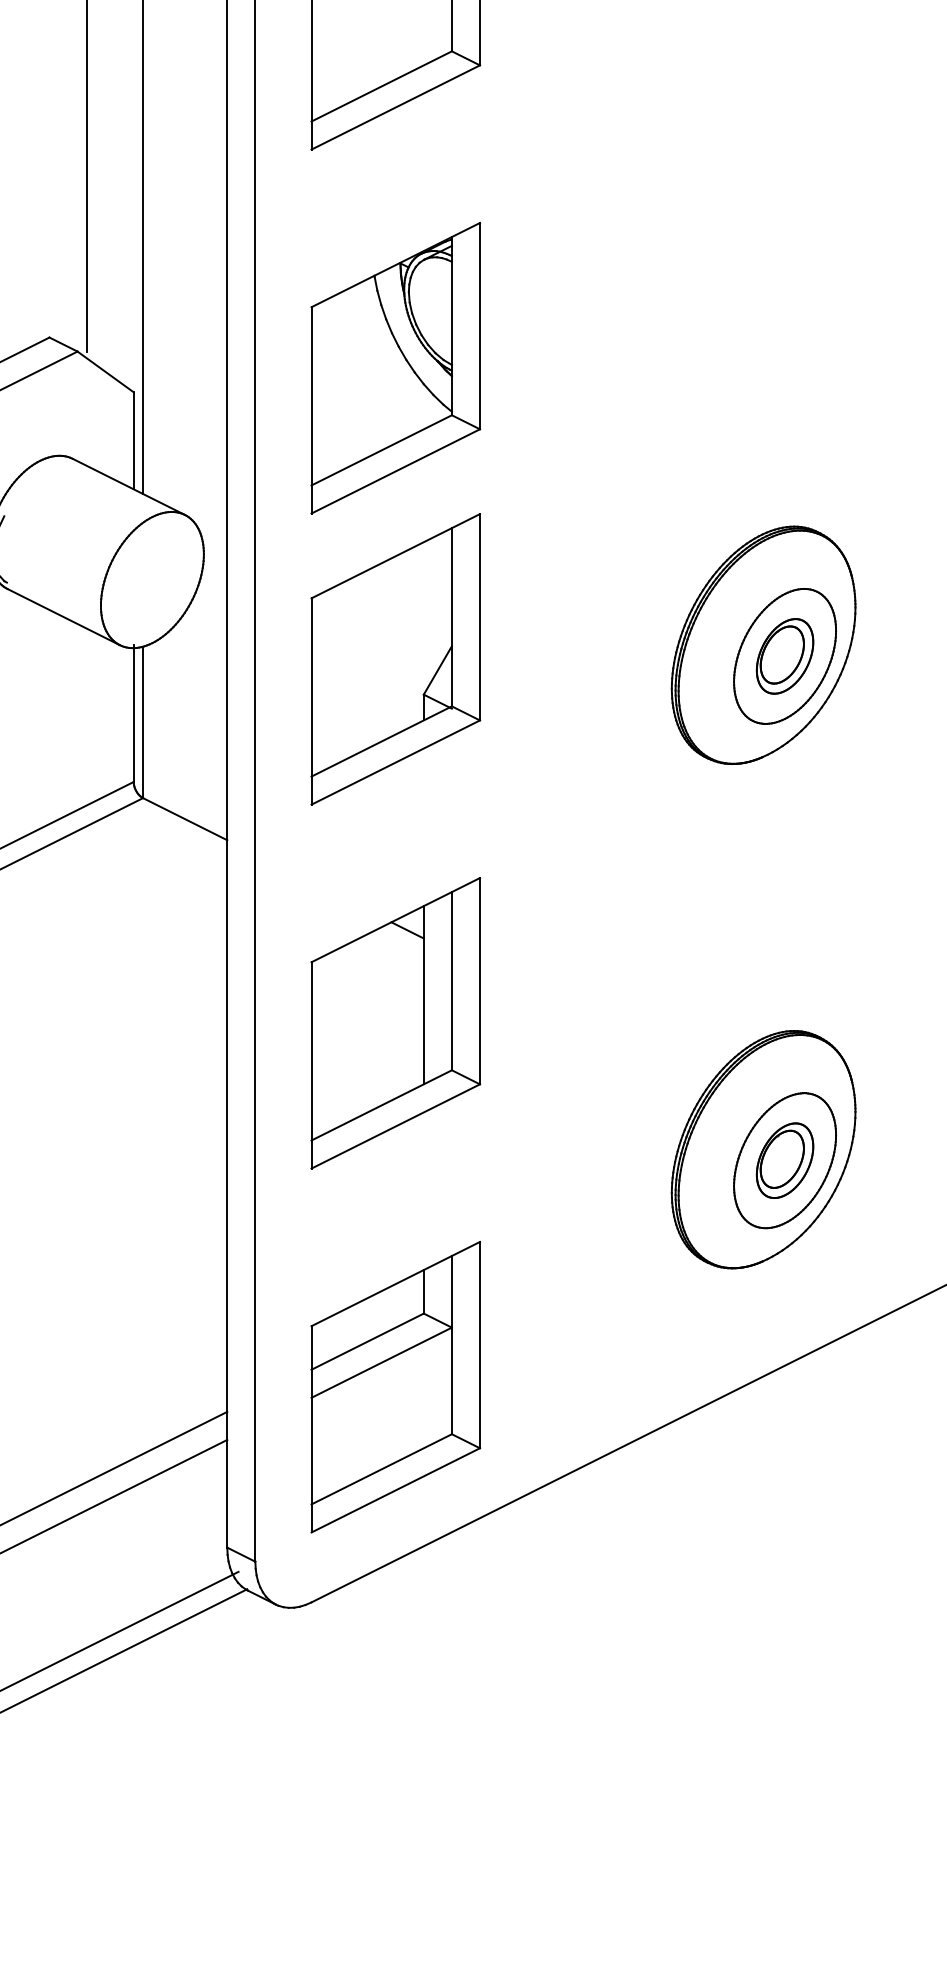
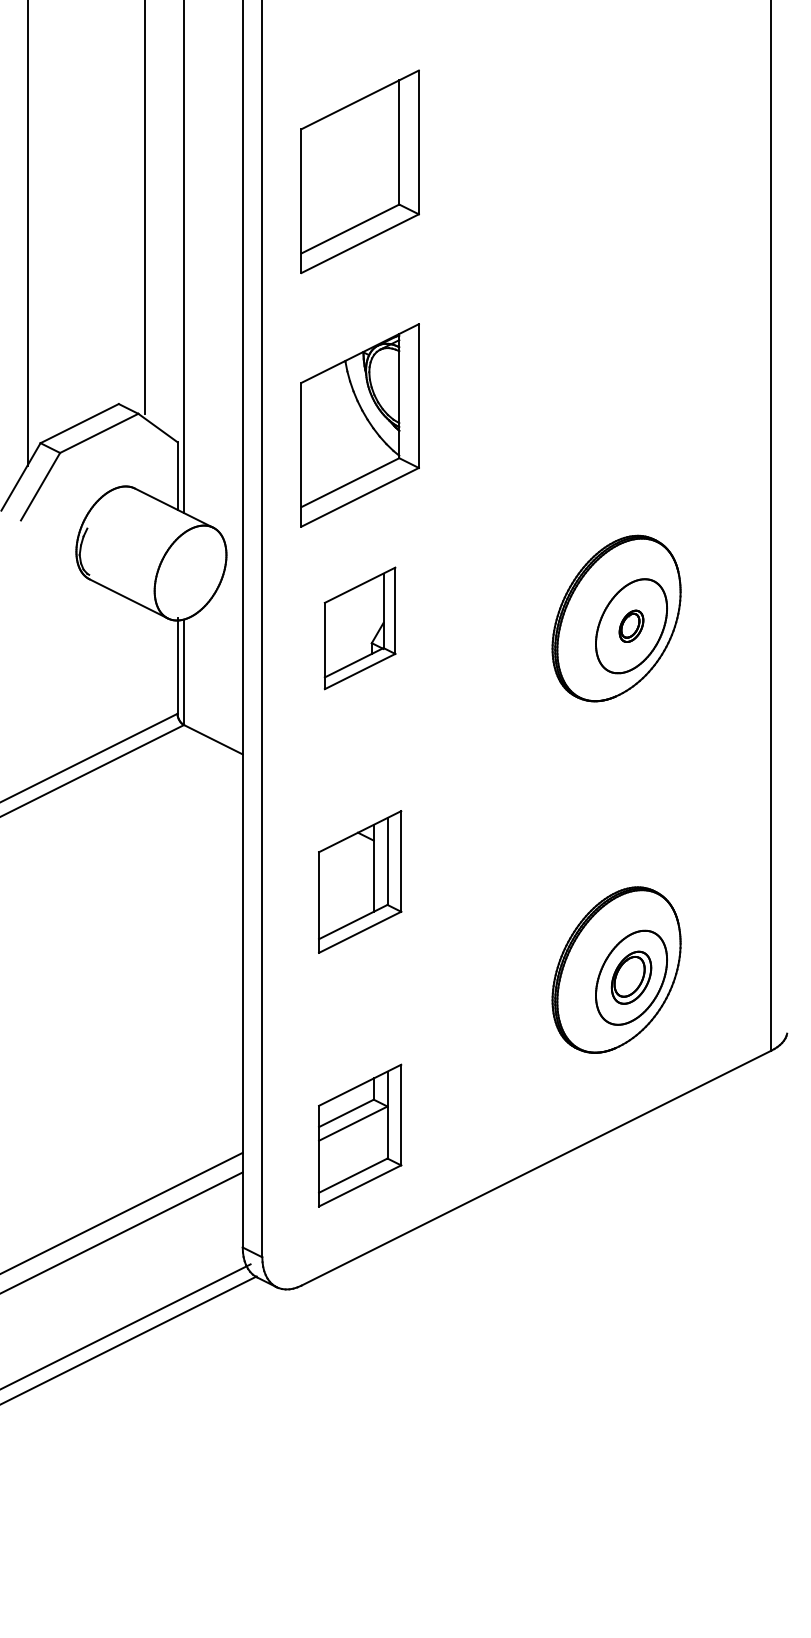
part: (785, 656) -> (631, 626), size x0.6
part: (394, 659) -> (359, 628), size x0.6
part: (394, 1022) -> (359, 881), size x0.7
part: (394, 1386) -> (359, 1135), size x0.7

